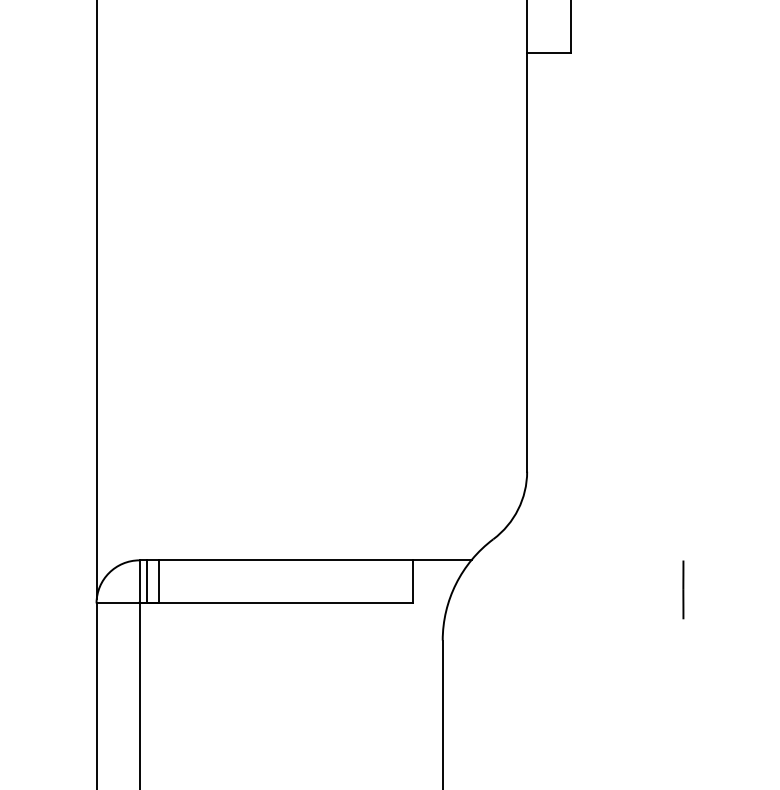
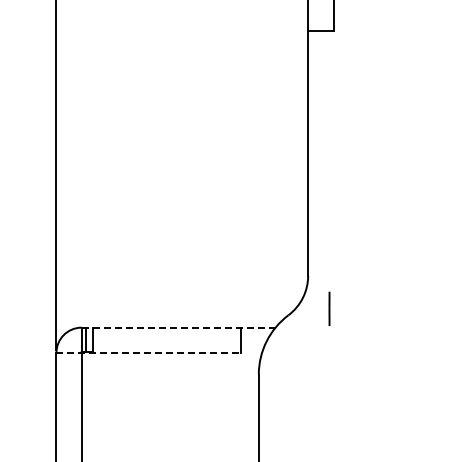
line: (307, 560) -> (179, 327), solid -> dashed
line: (683, 589) -> (329, 308), moved
line: (255, 602) -> (149, 352), solid -> dashed

